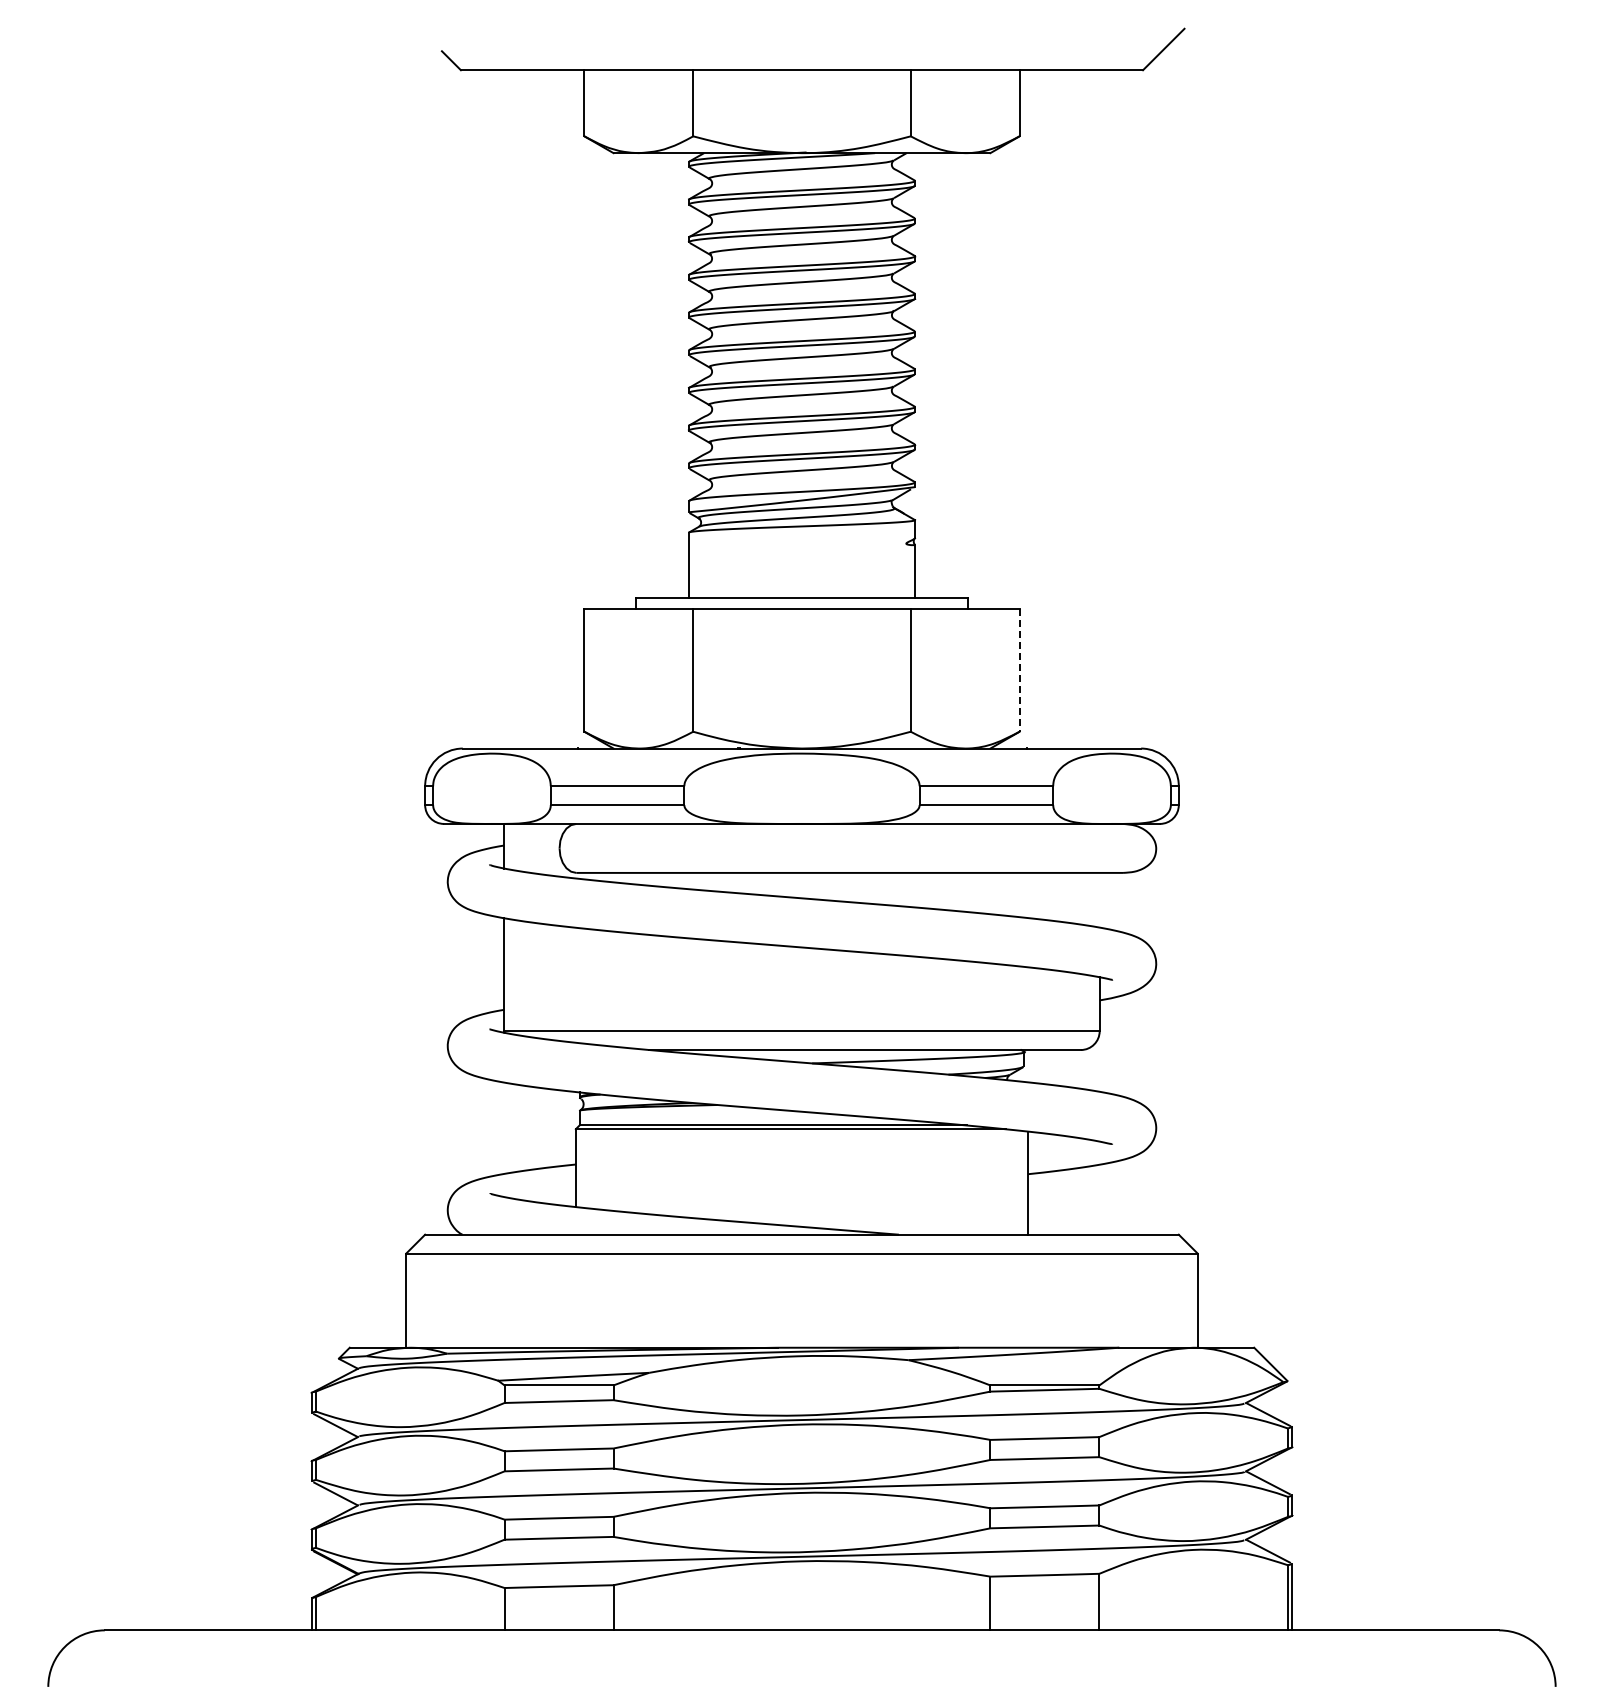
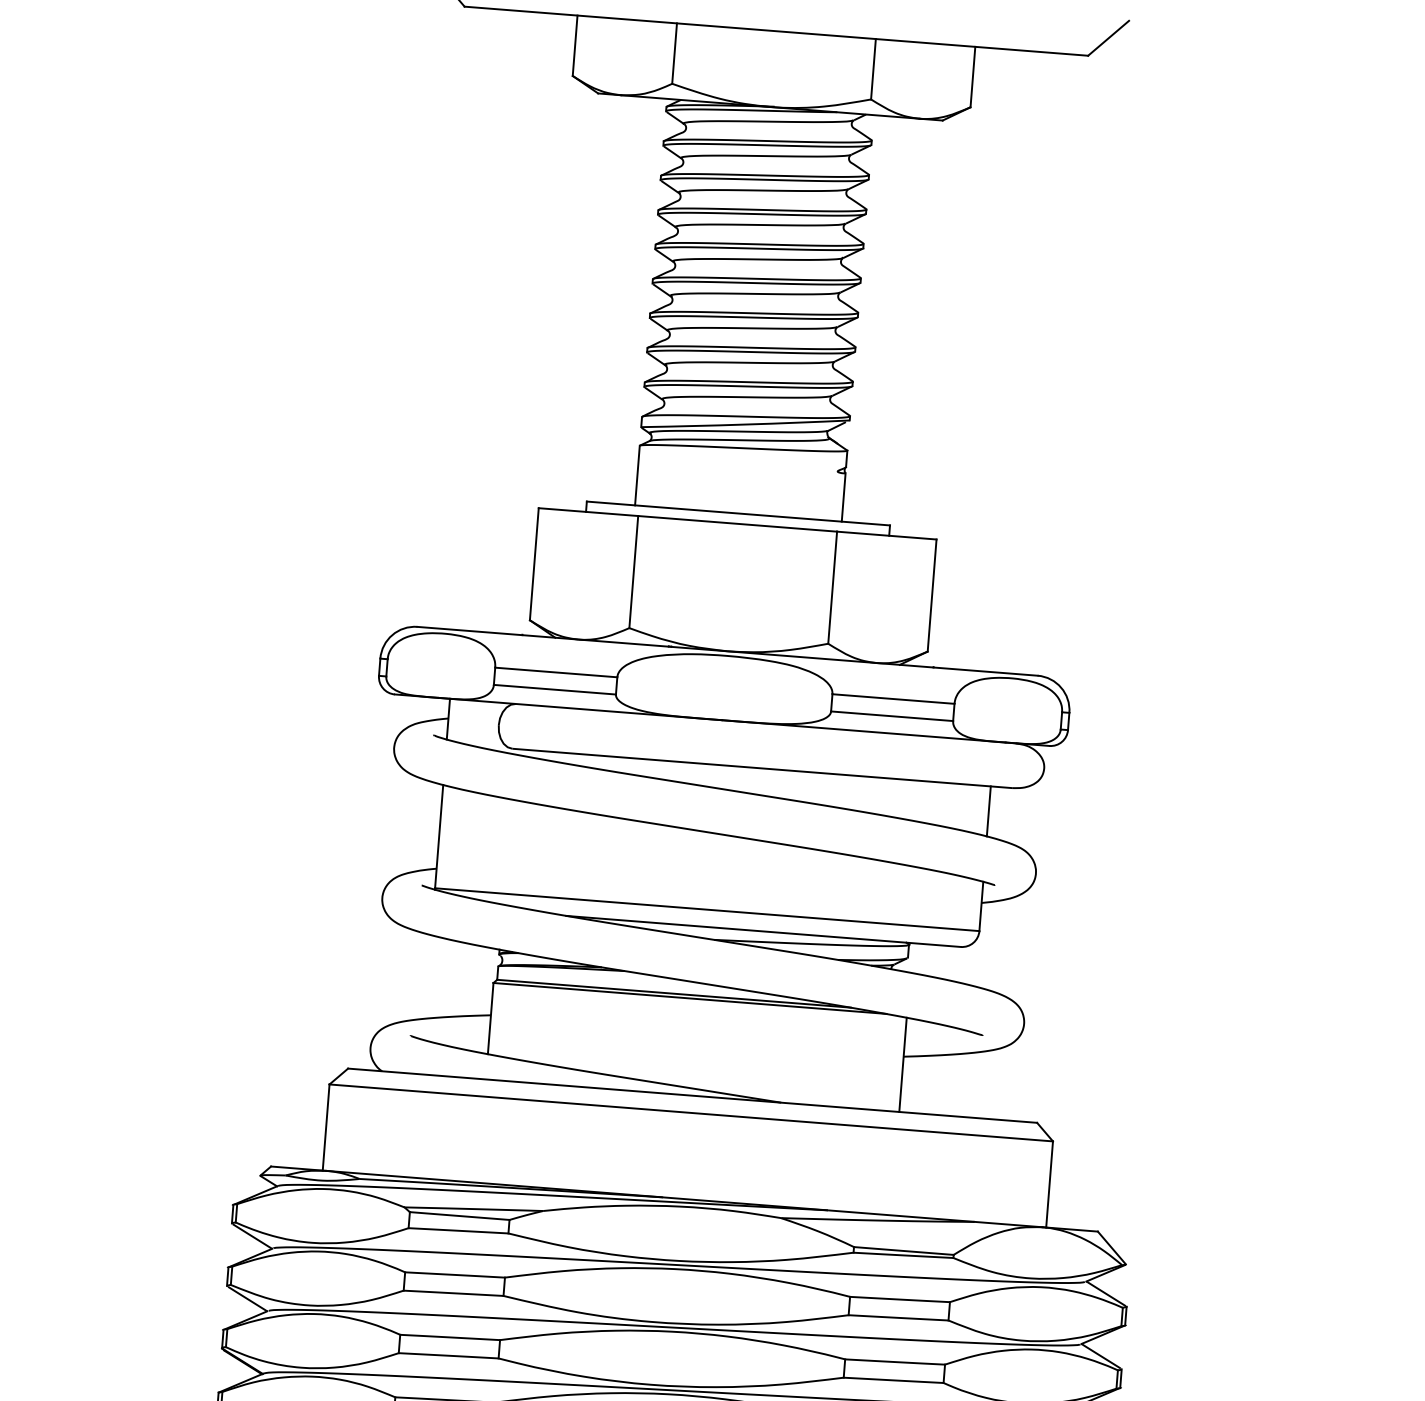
line: (1019, 670) -> (932, 595), dashed -> solid
line: (1099, 899) -> (988, 810), added

